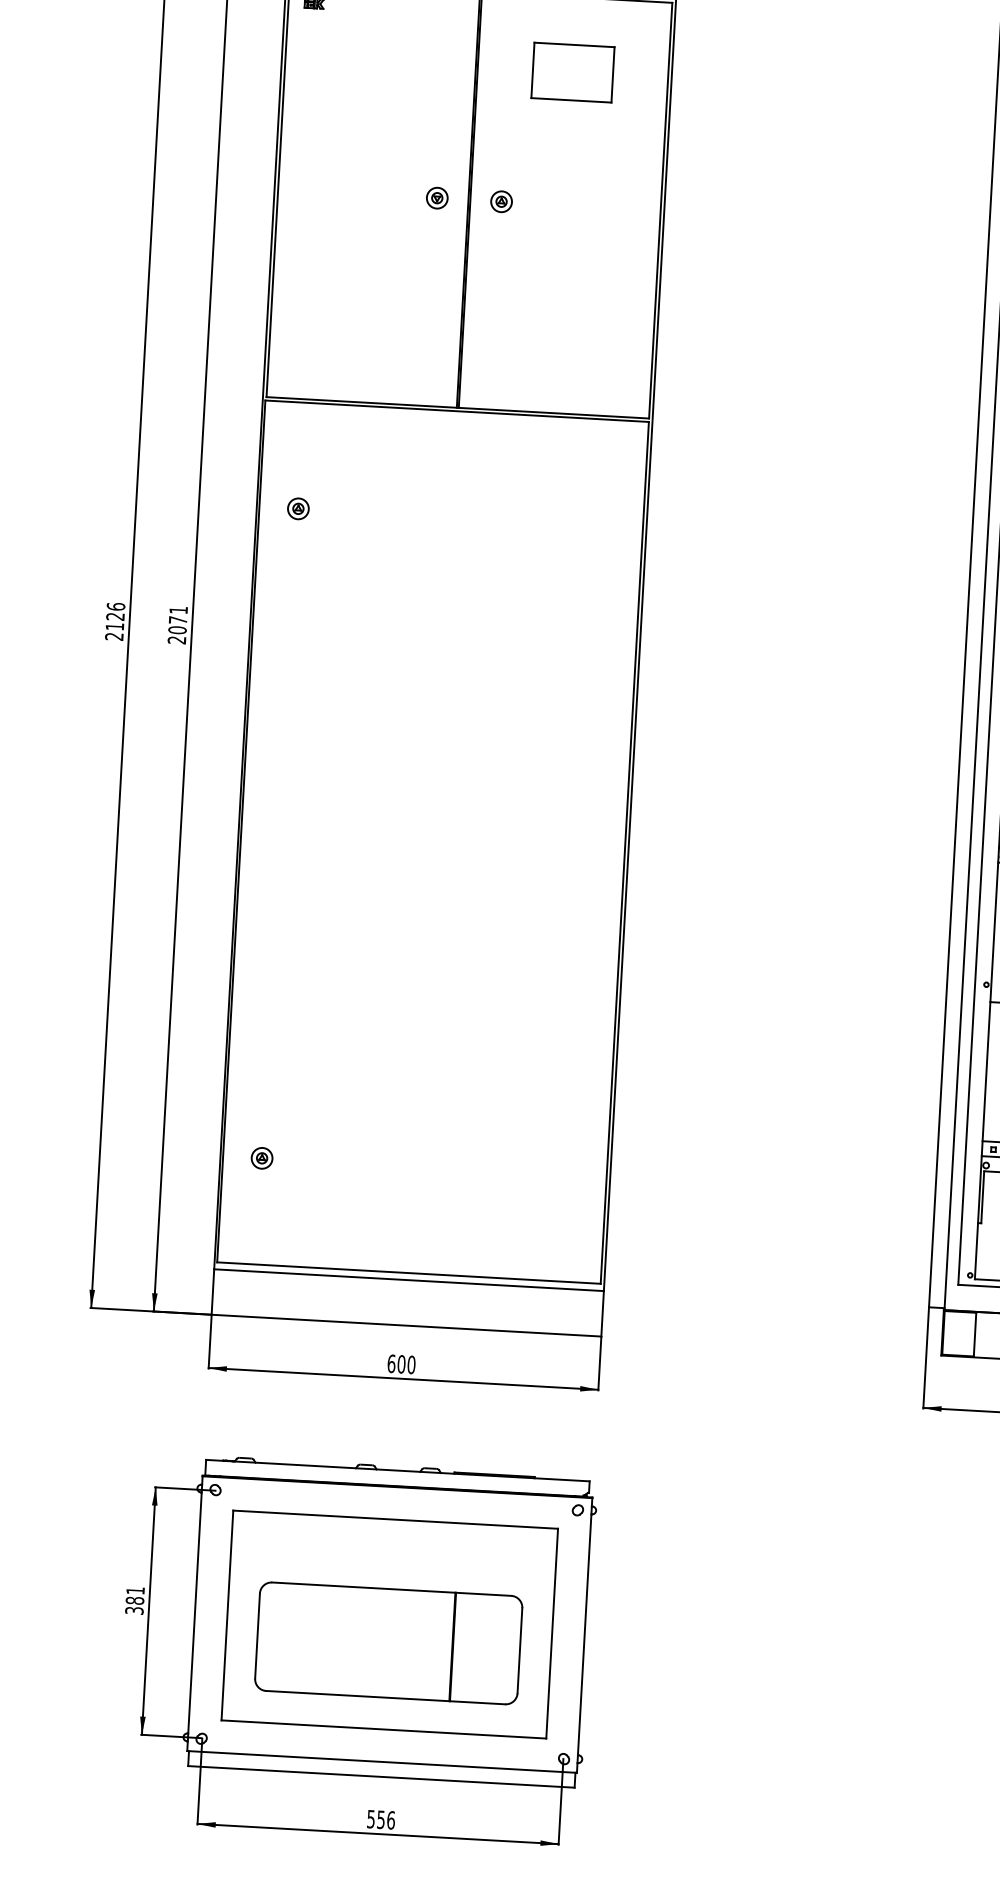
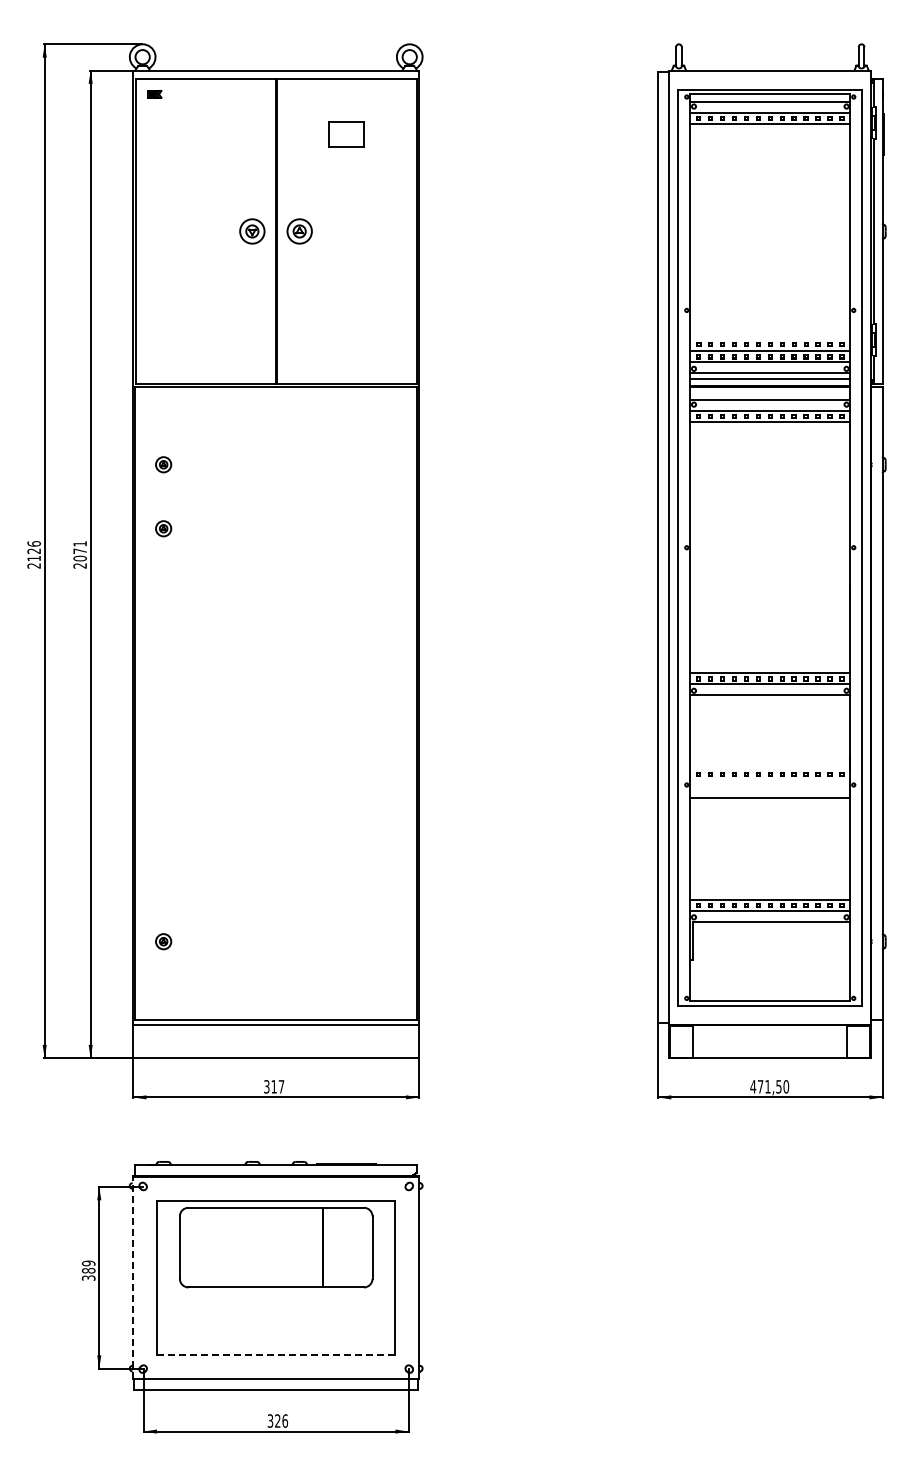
part: (572, 73) -> (346, 134), size x0.6
part: (437, 197) -> (252, 231), size x1.6
part: (501, 201) -> (299, 231), size x1.6
part: (293, 595) -> (163, 528), added
text: (402, 1363) -> (274, 1086), 600 -> 317
text: (135, 1590) -> (88, 1263), 381 -> 389
line: (195, 1613) -> (133, 1277), solid -> dashed
part: (389, 1643) -> (276, 1247), moved
line: (382, 1728) -> (275, 1354), solid -> dashed
text: (376, 1818) -> (274, 1420), 556 -> 326

